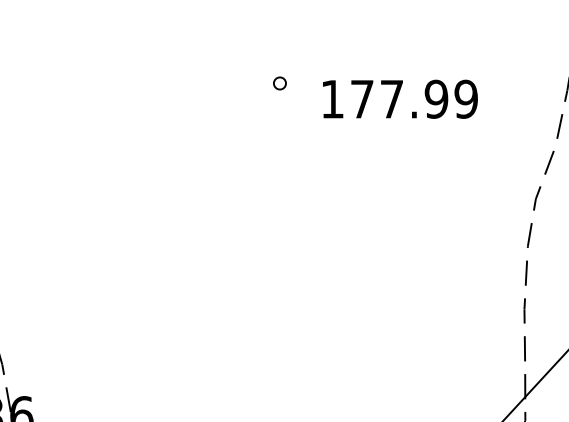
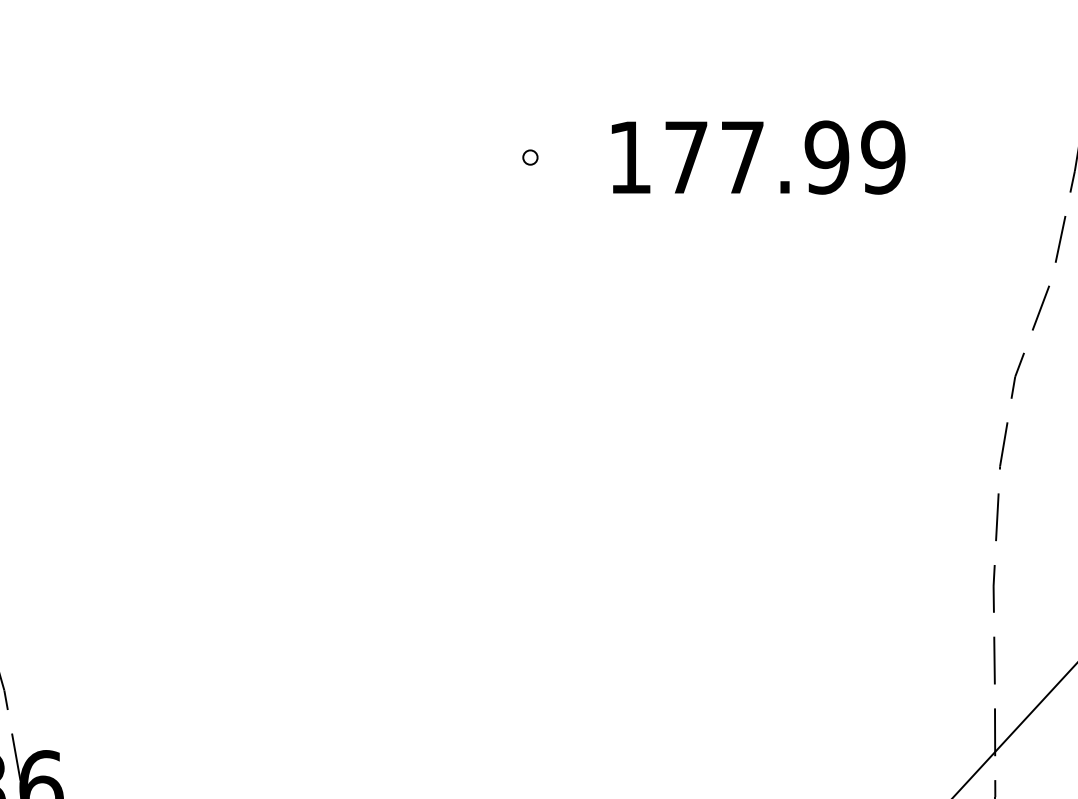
part: (279, 82) -> (529, 156), size x0.62
text: (400, 98) -> (758, 156), moved

